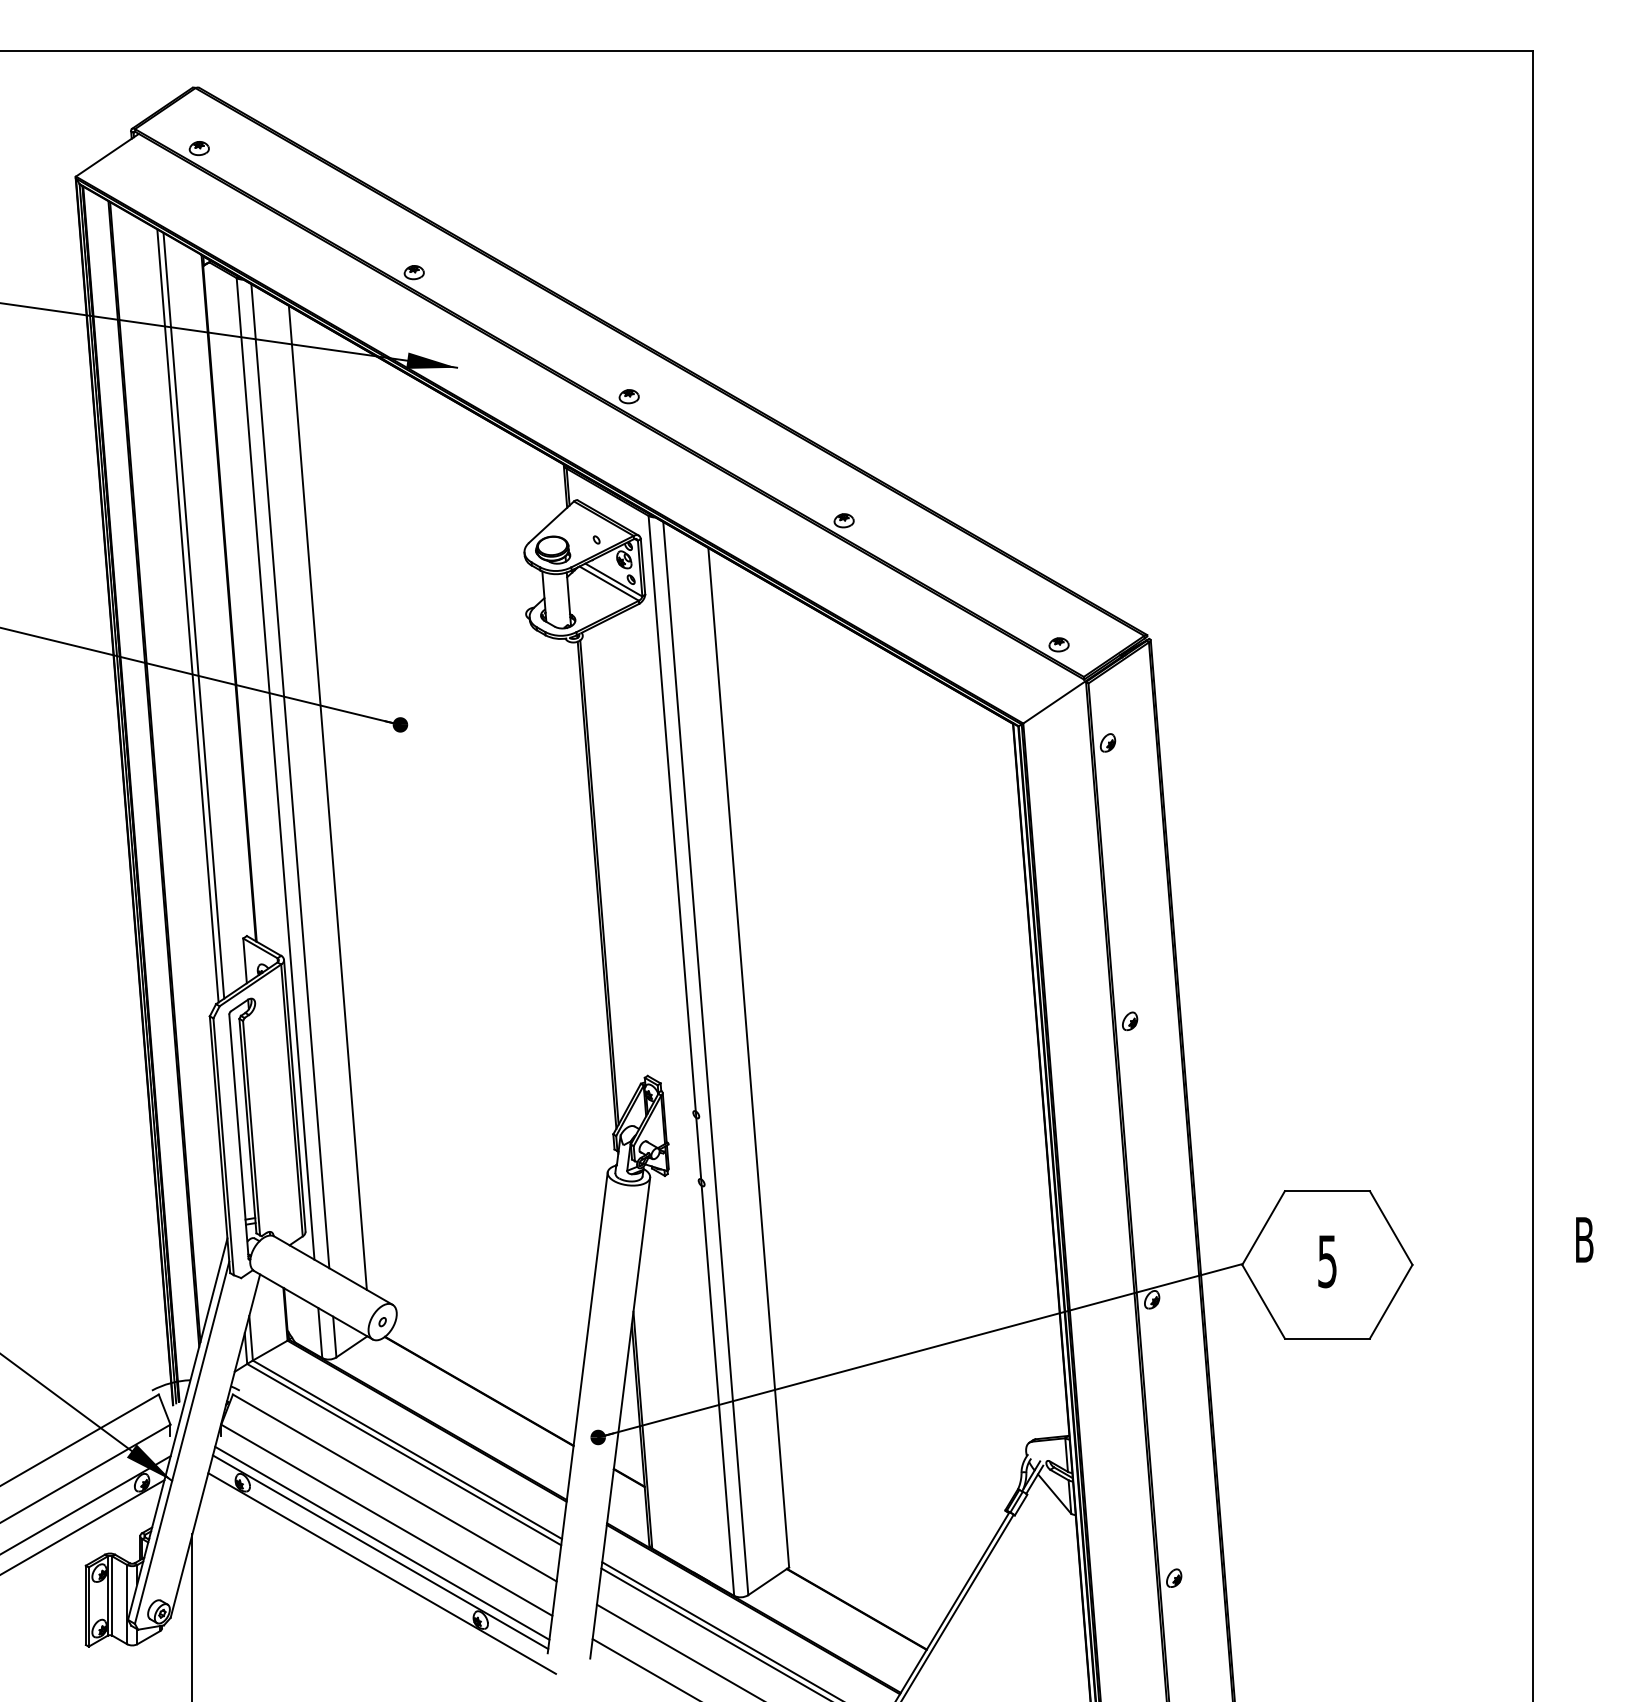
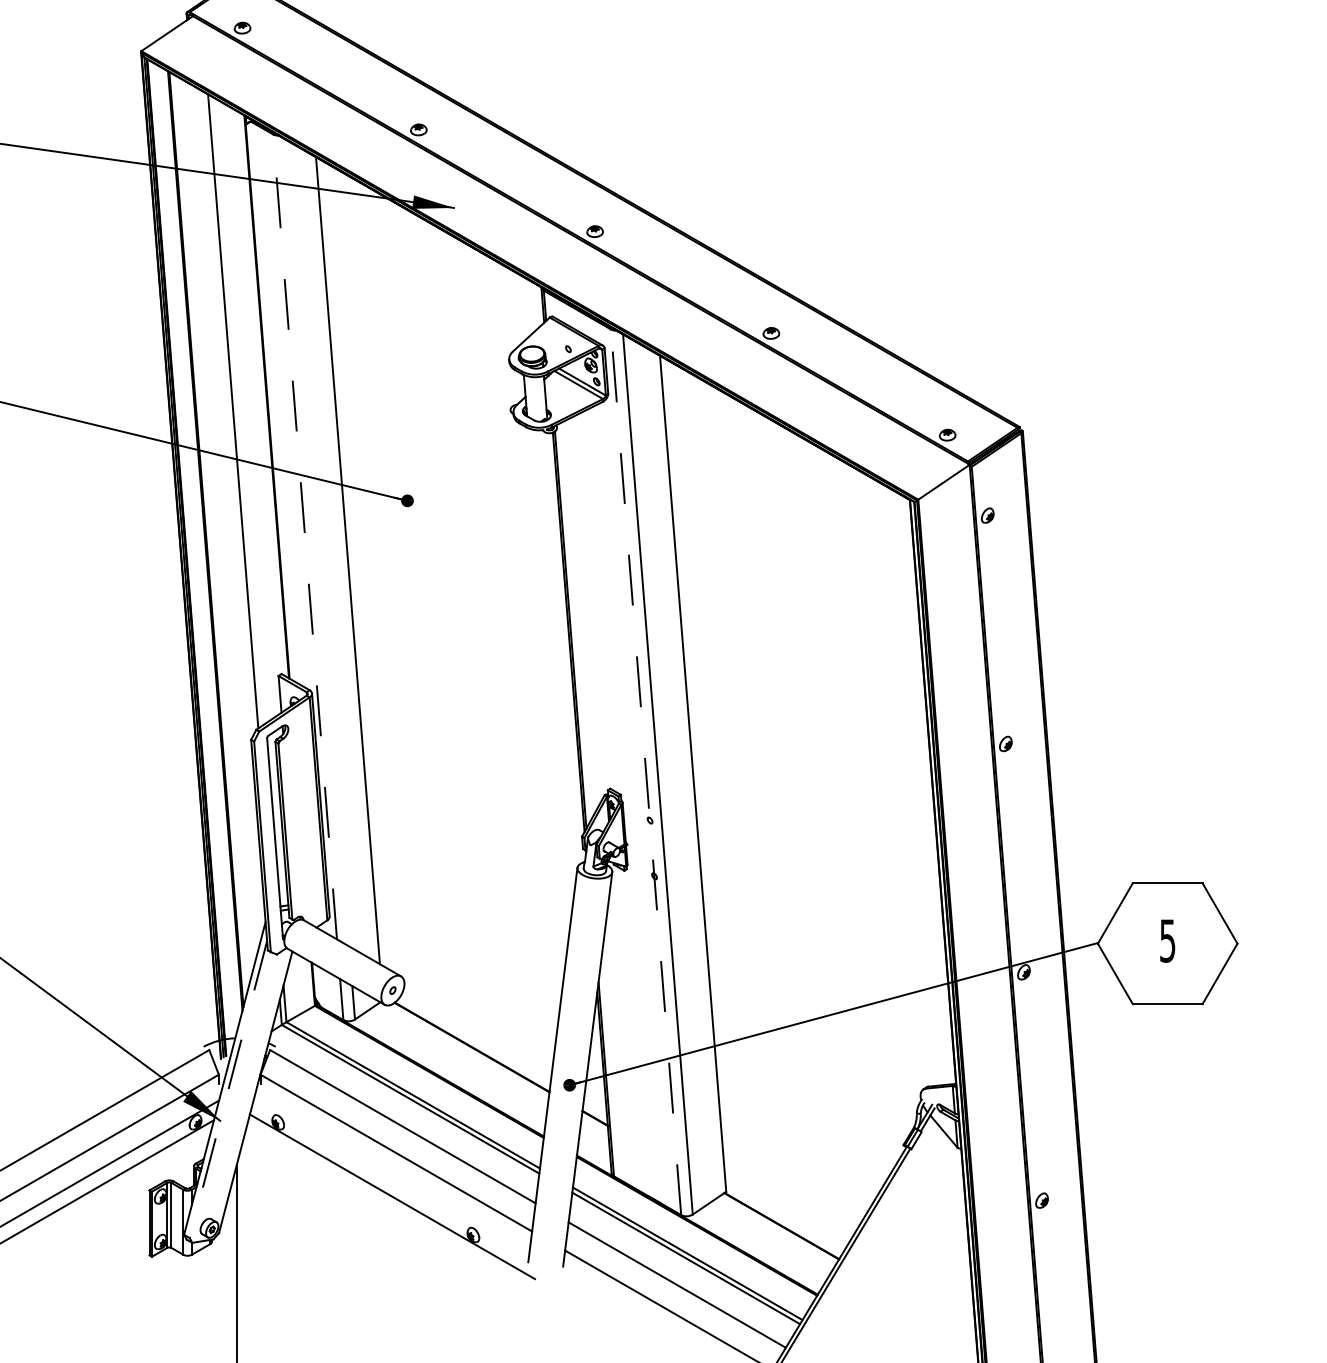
line: (193, 615) -> (237, 411), removed
line: (275, 768) -> (305, 536), solid -> dashed
line: (290, 776) -> (317, 543), removed
line: (691, 1055) -> (646, 771), solid -> dashed
line: (181, 1443) -> (227, 1090), solid -> dashed
line: (382, 1542) -> (392, 1171), removed
line: (380, 1552) -> (391, 1179), removed

